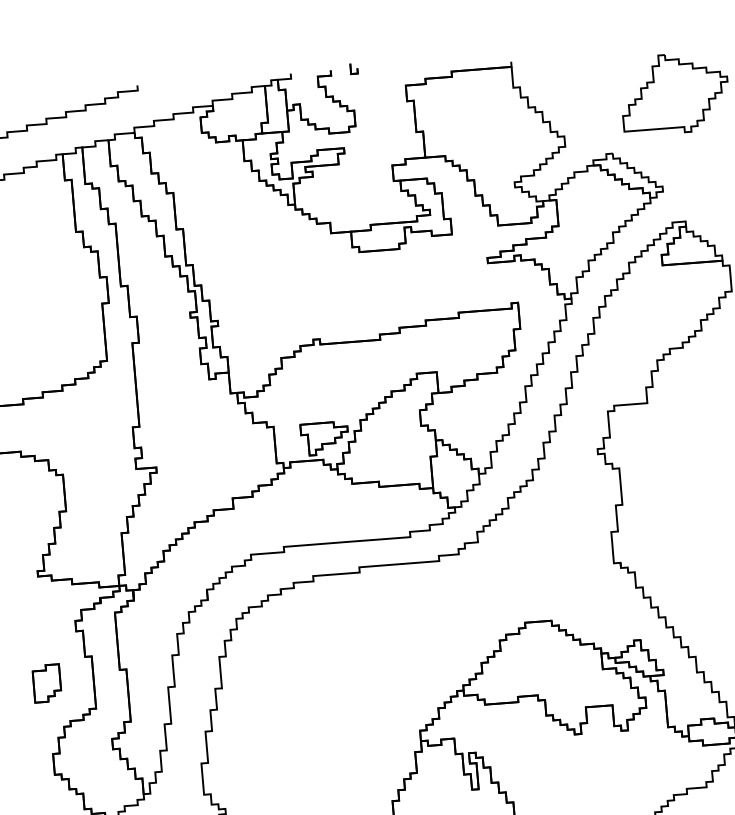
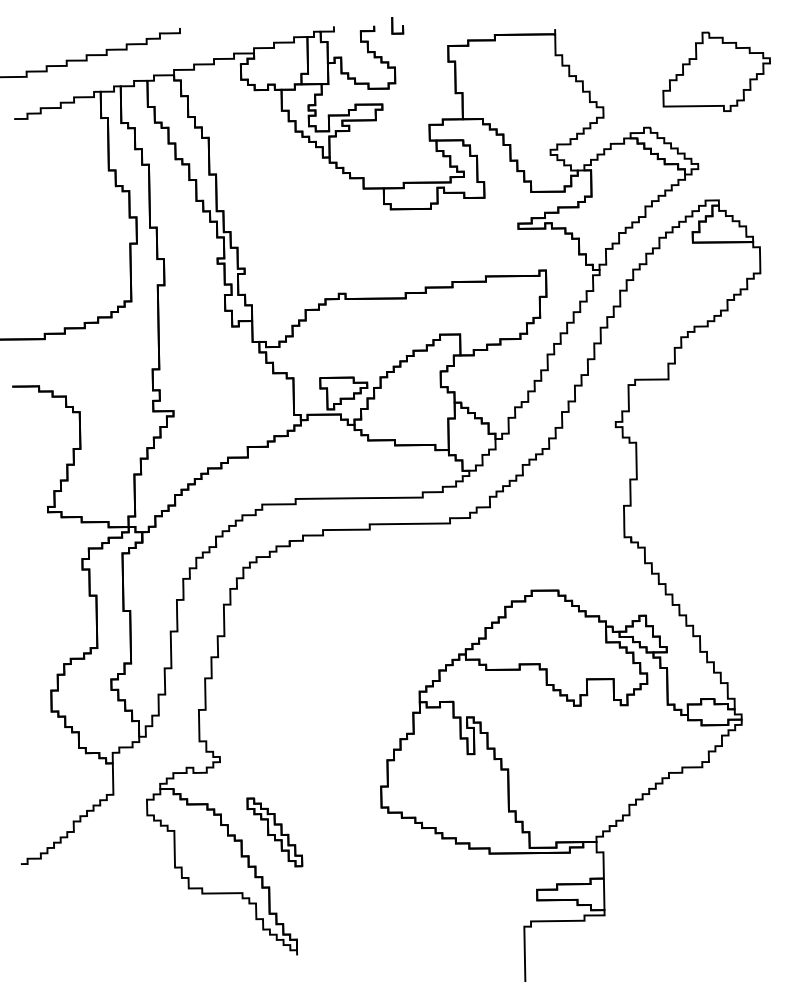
part: (353, 68) -> (397, 25), size x1.6
part: (46, 683) -> (49, 619), removed

